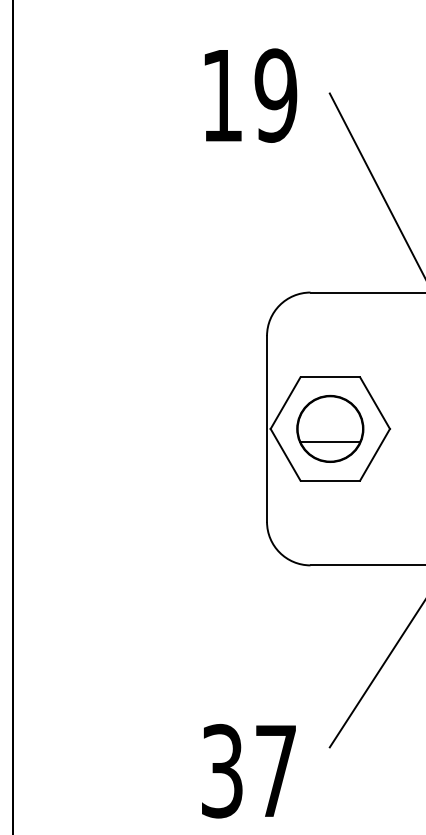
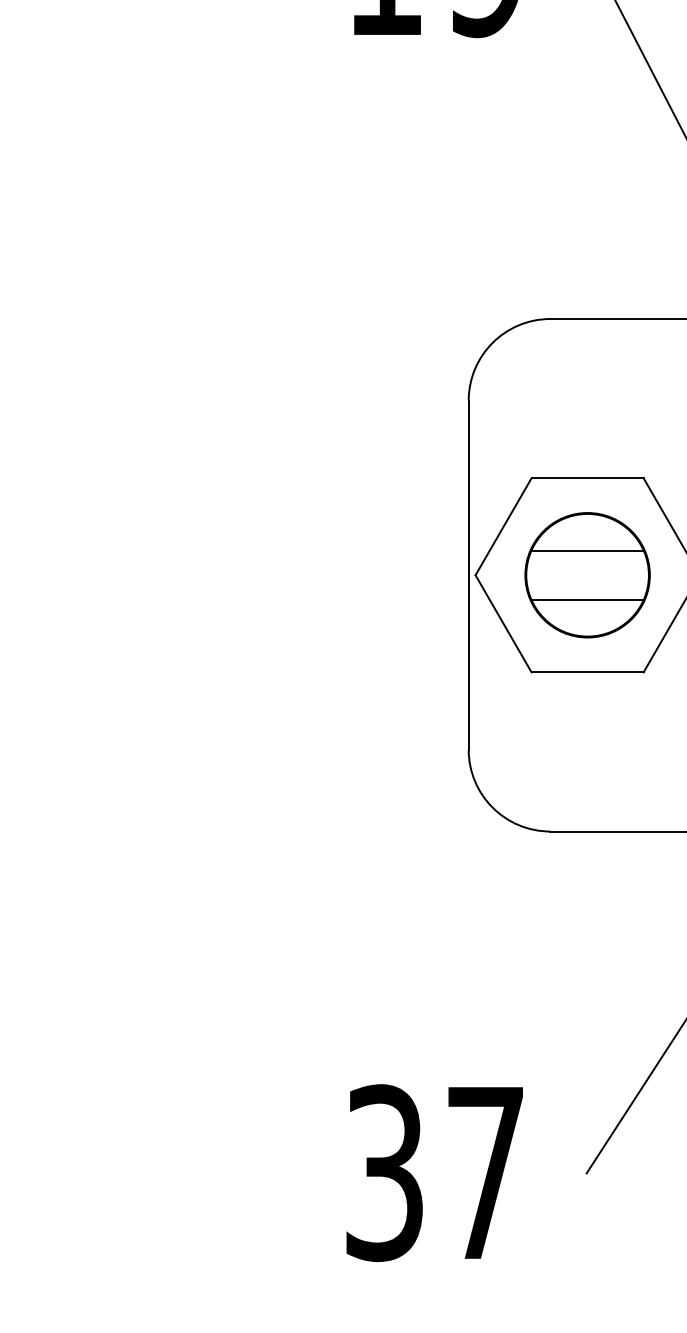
line: (330, 415) -> (587, 549), added
text: (248, 771) -> (433, 1173), moved

